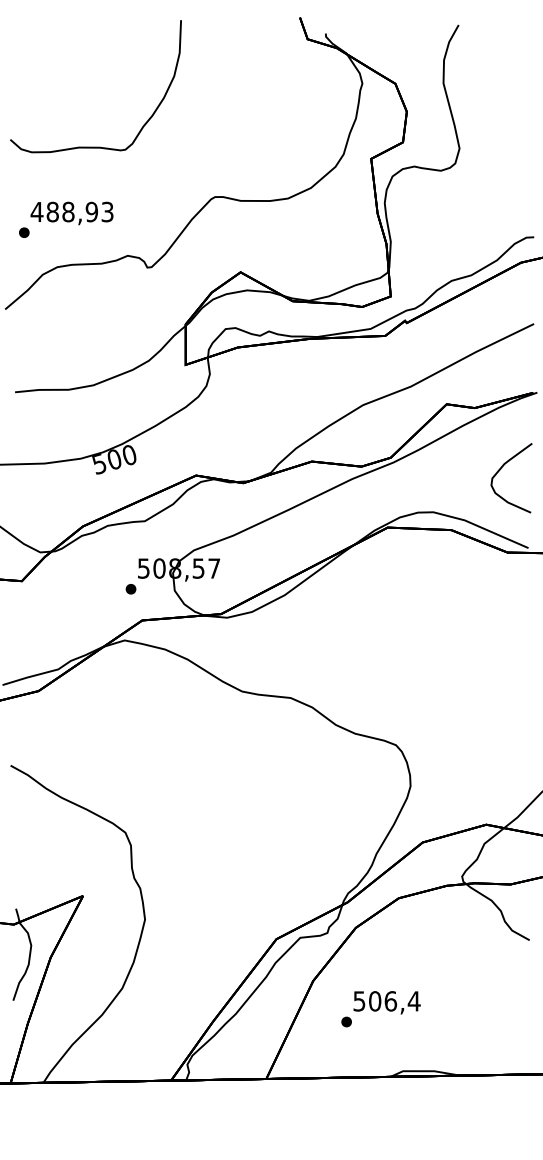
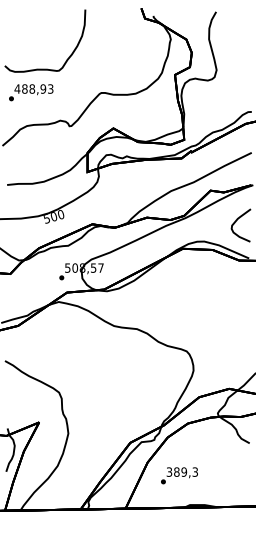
text: (66, 219) -> (31, 92), moved
text: (387, 1000) -> (182, 471), 506,4 -> 389,3

